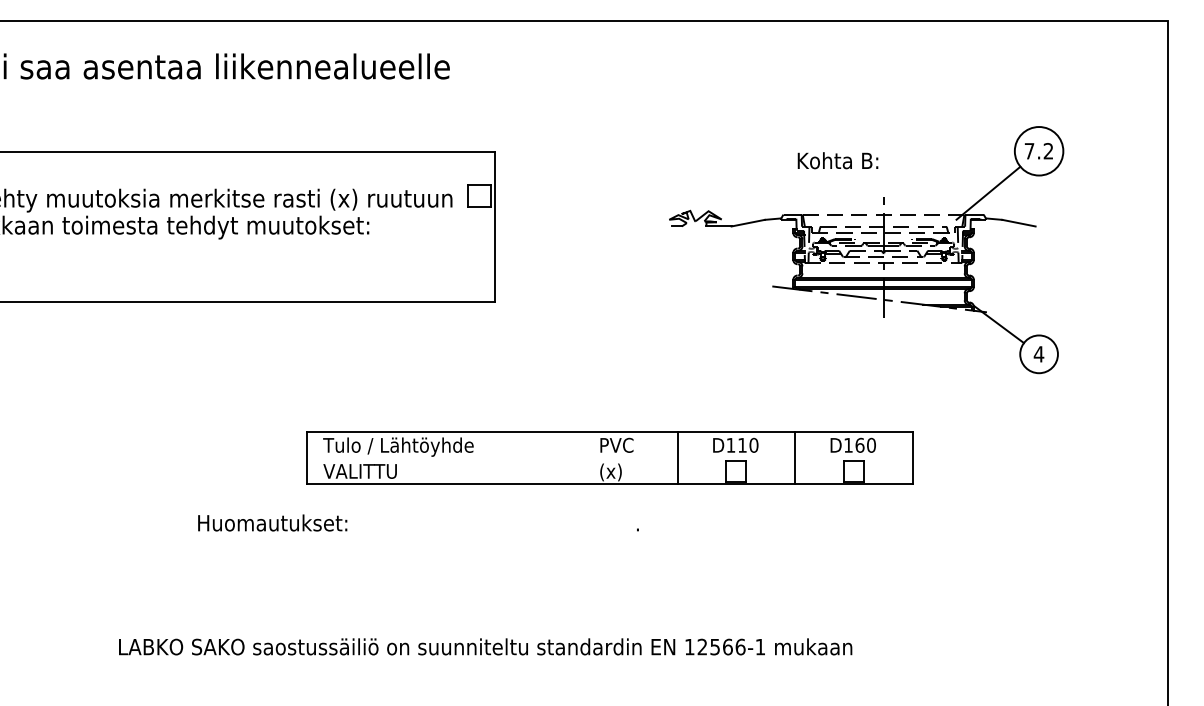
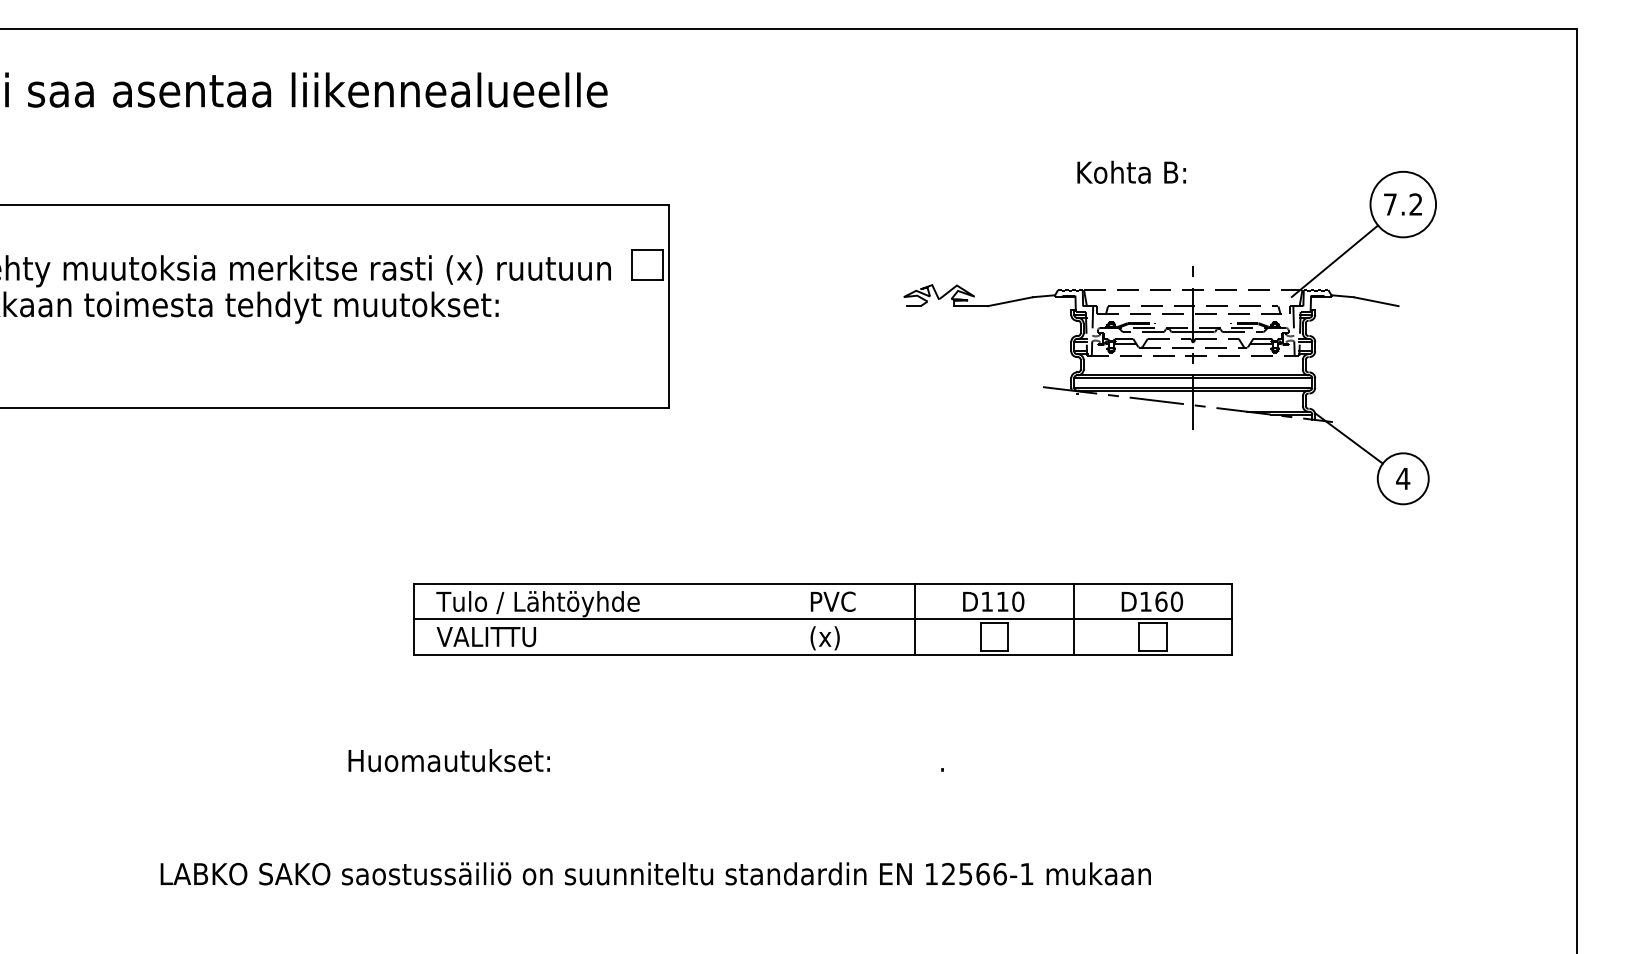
text: (837, 160) -> (1131, 171), moved
line: (609, 458) -> (823, 619), added
text: (417, 522) -> (645, 760), moved

